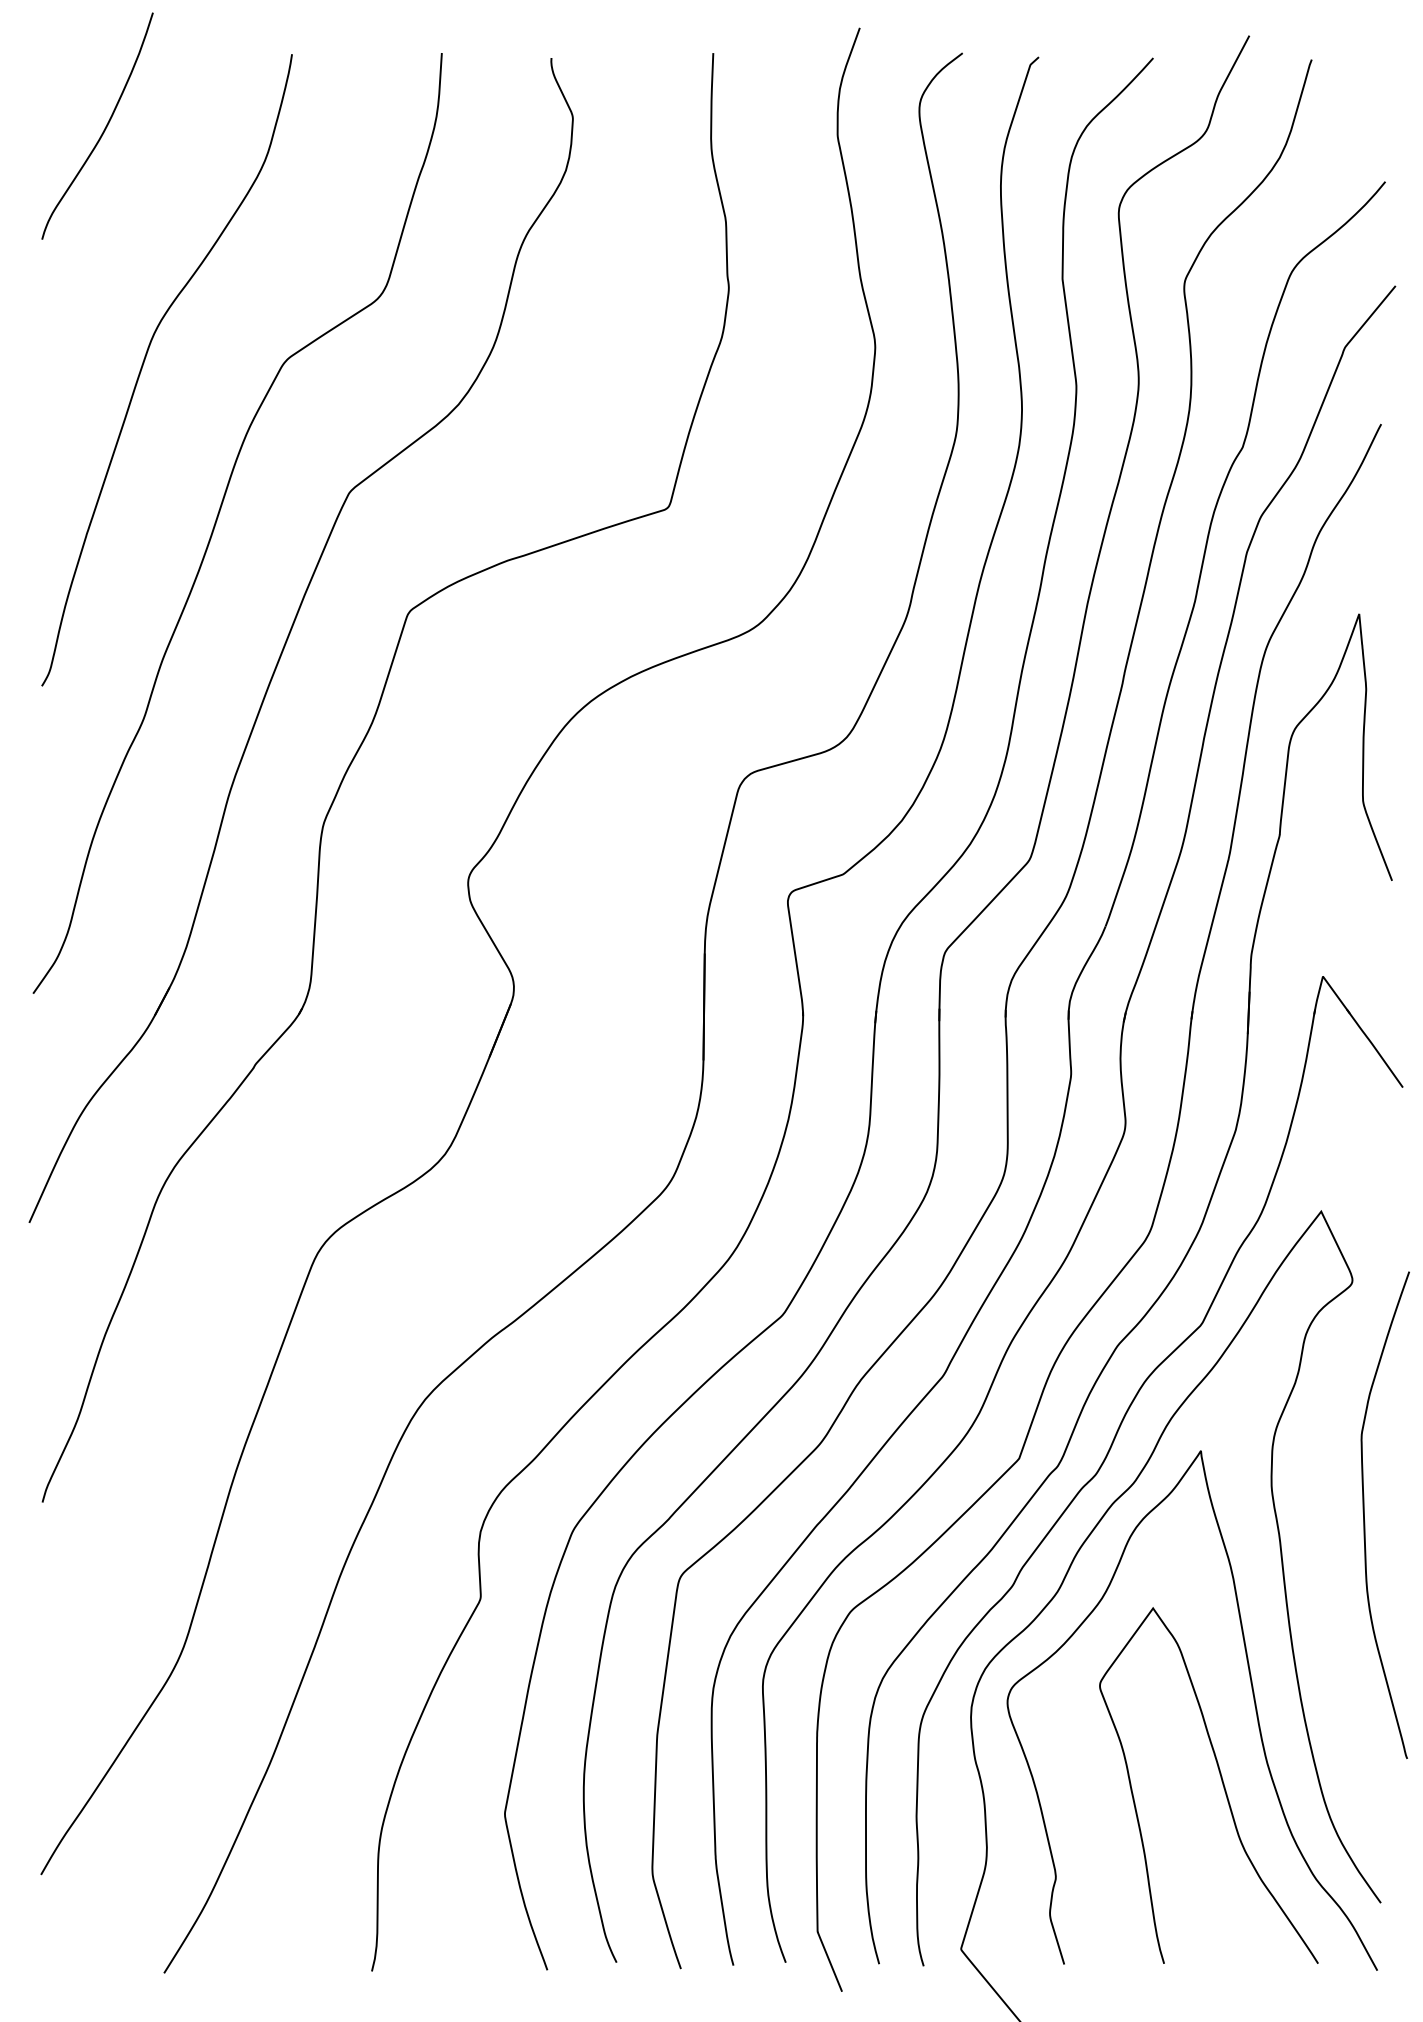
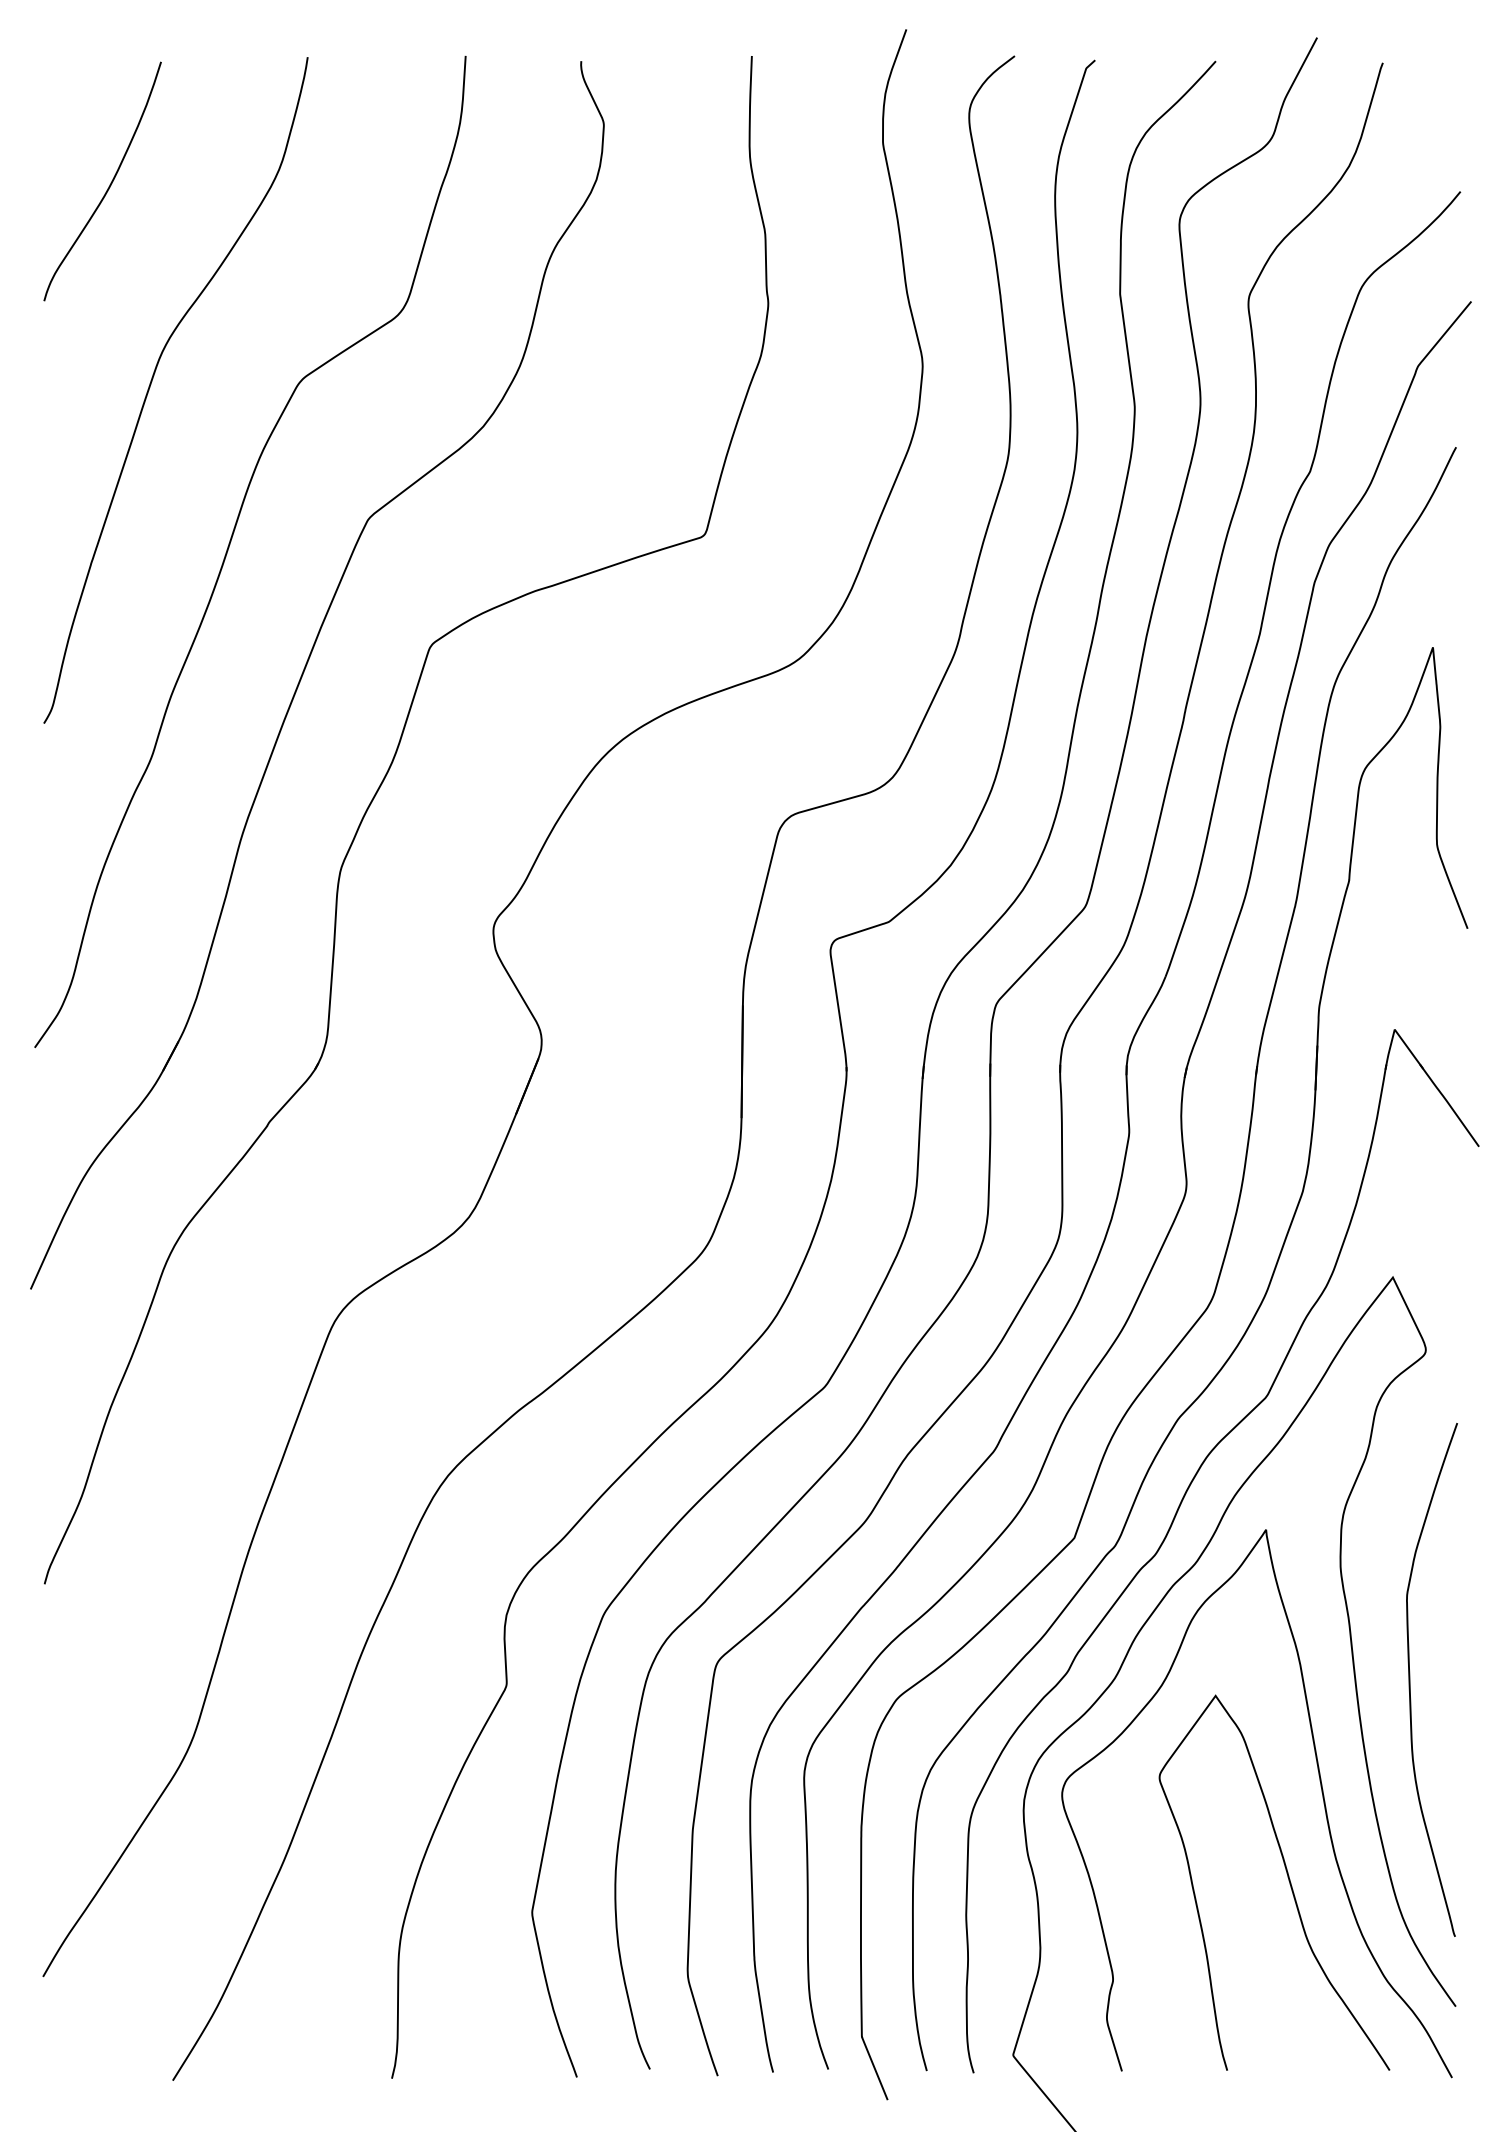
curve: (104, 128) -> (109, 183), moved
curve: (1365, 1521) -> (1411, 1686), moved

